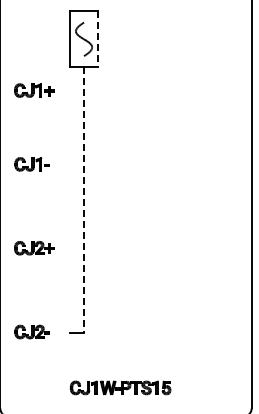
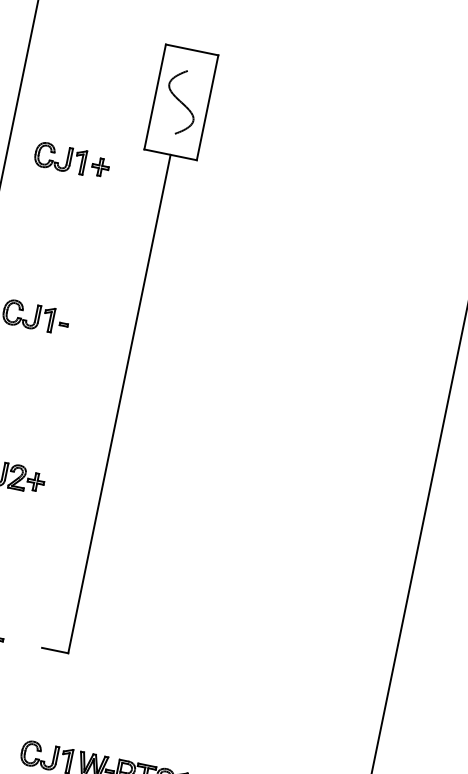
line: (98, 39) -> (208, 108), dashed -> solid
part: (34, 90) -> (72, 160), moved
line: (84, 200) -> (120, 405), dashed -> solid

